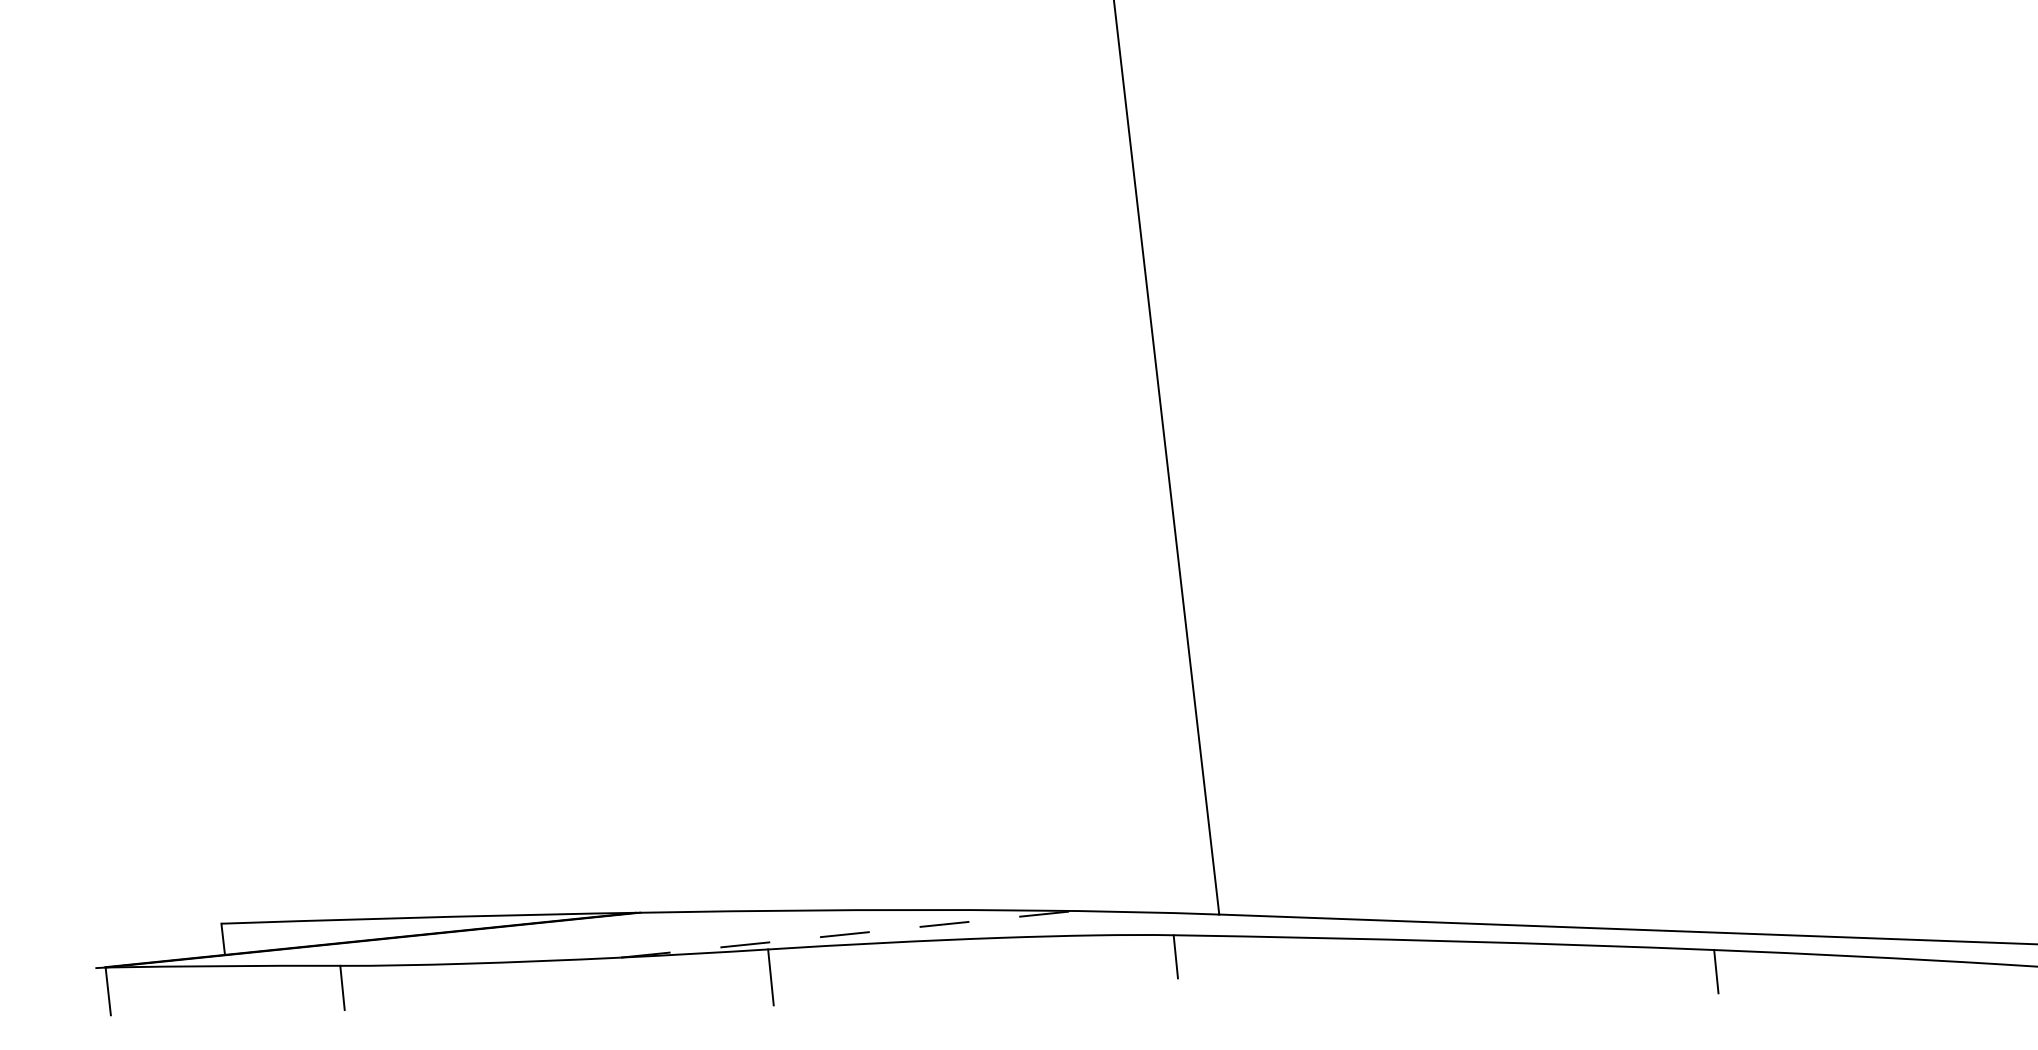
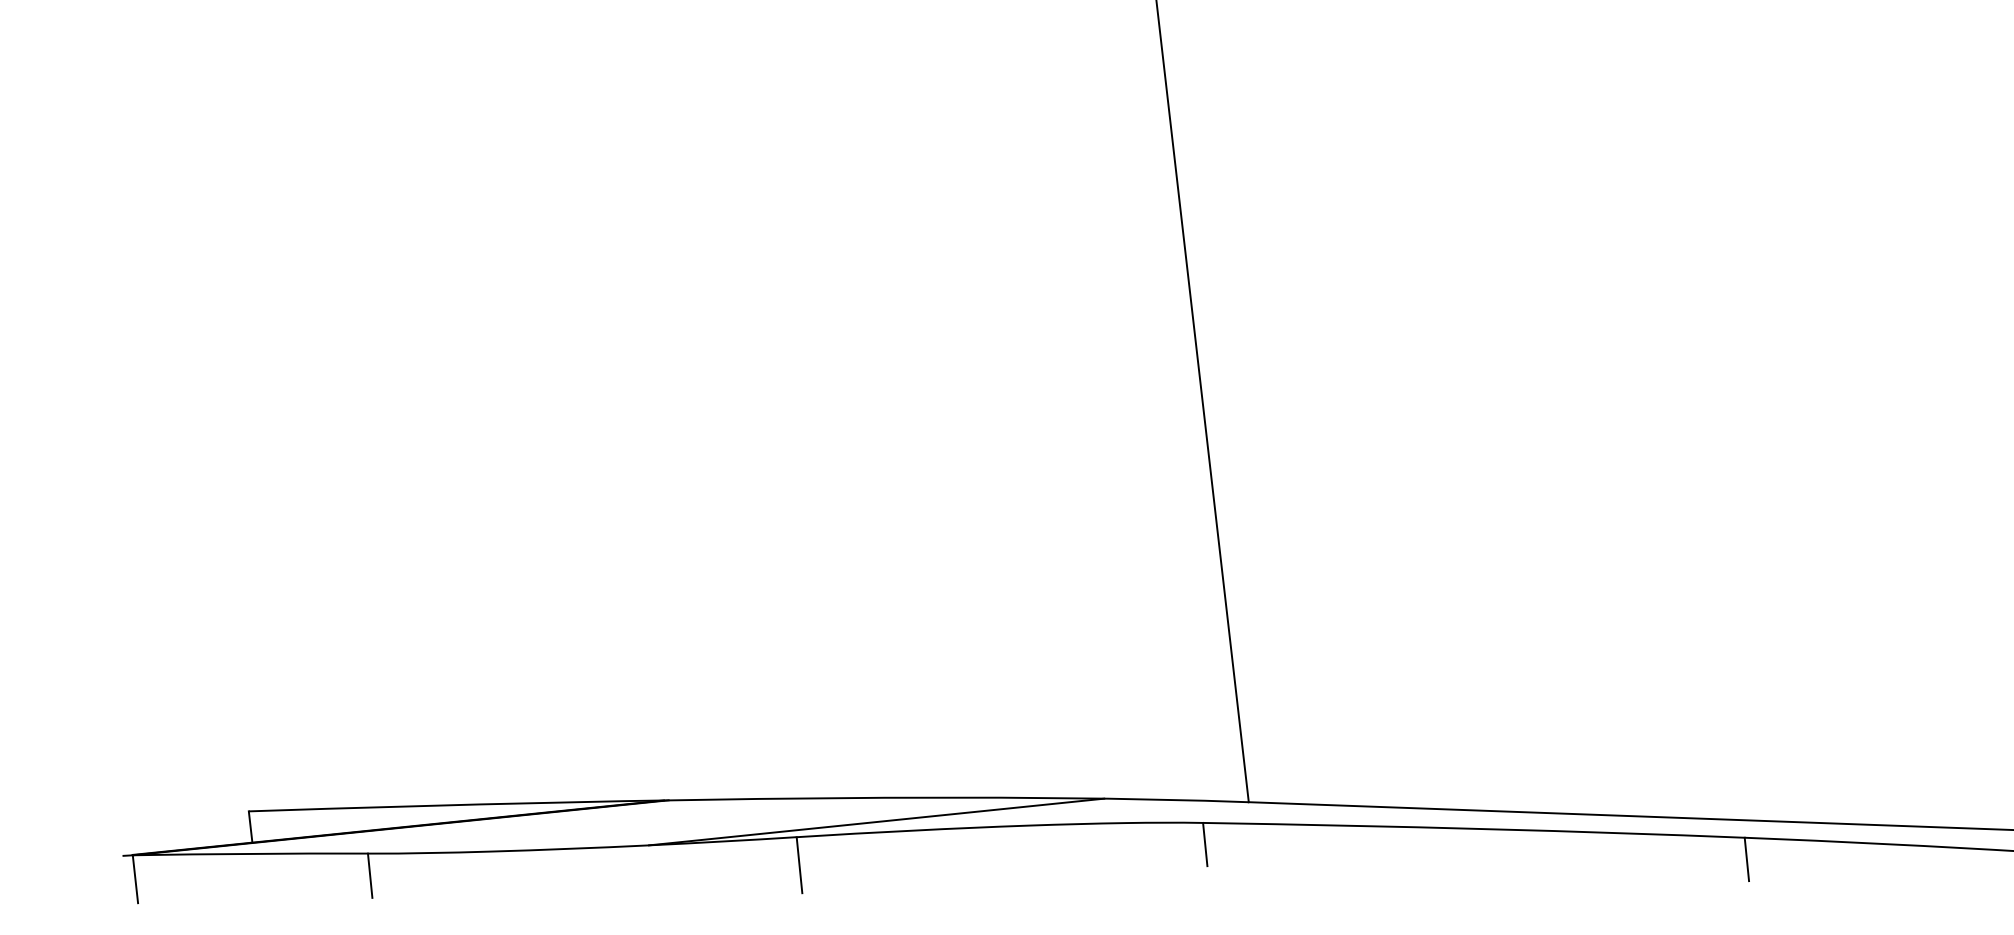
line: (848, 934) -> (877, 822), dashed -> solid

